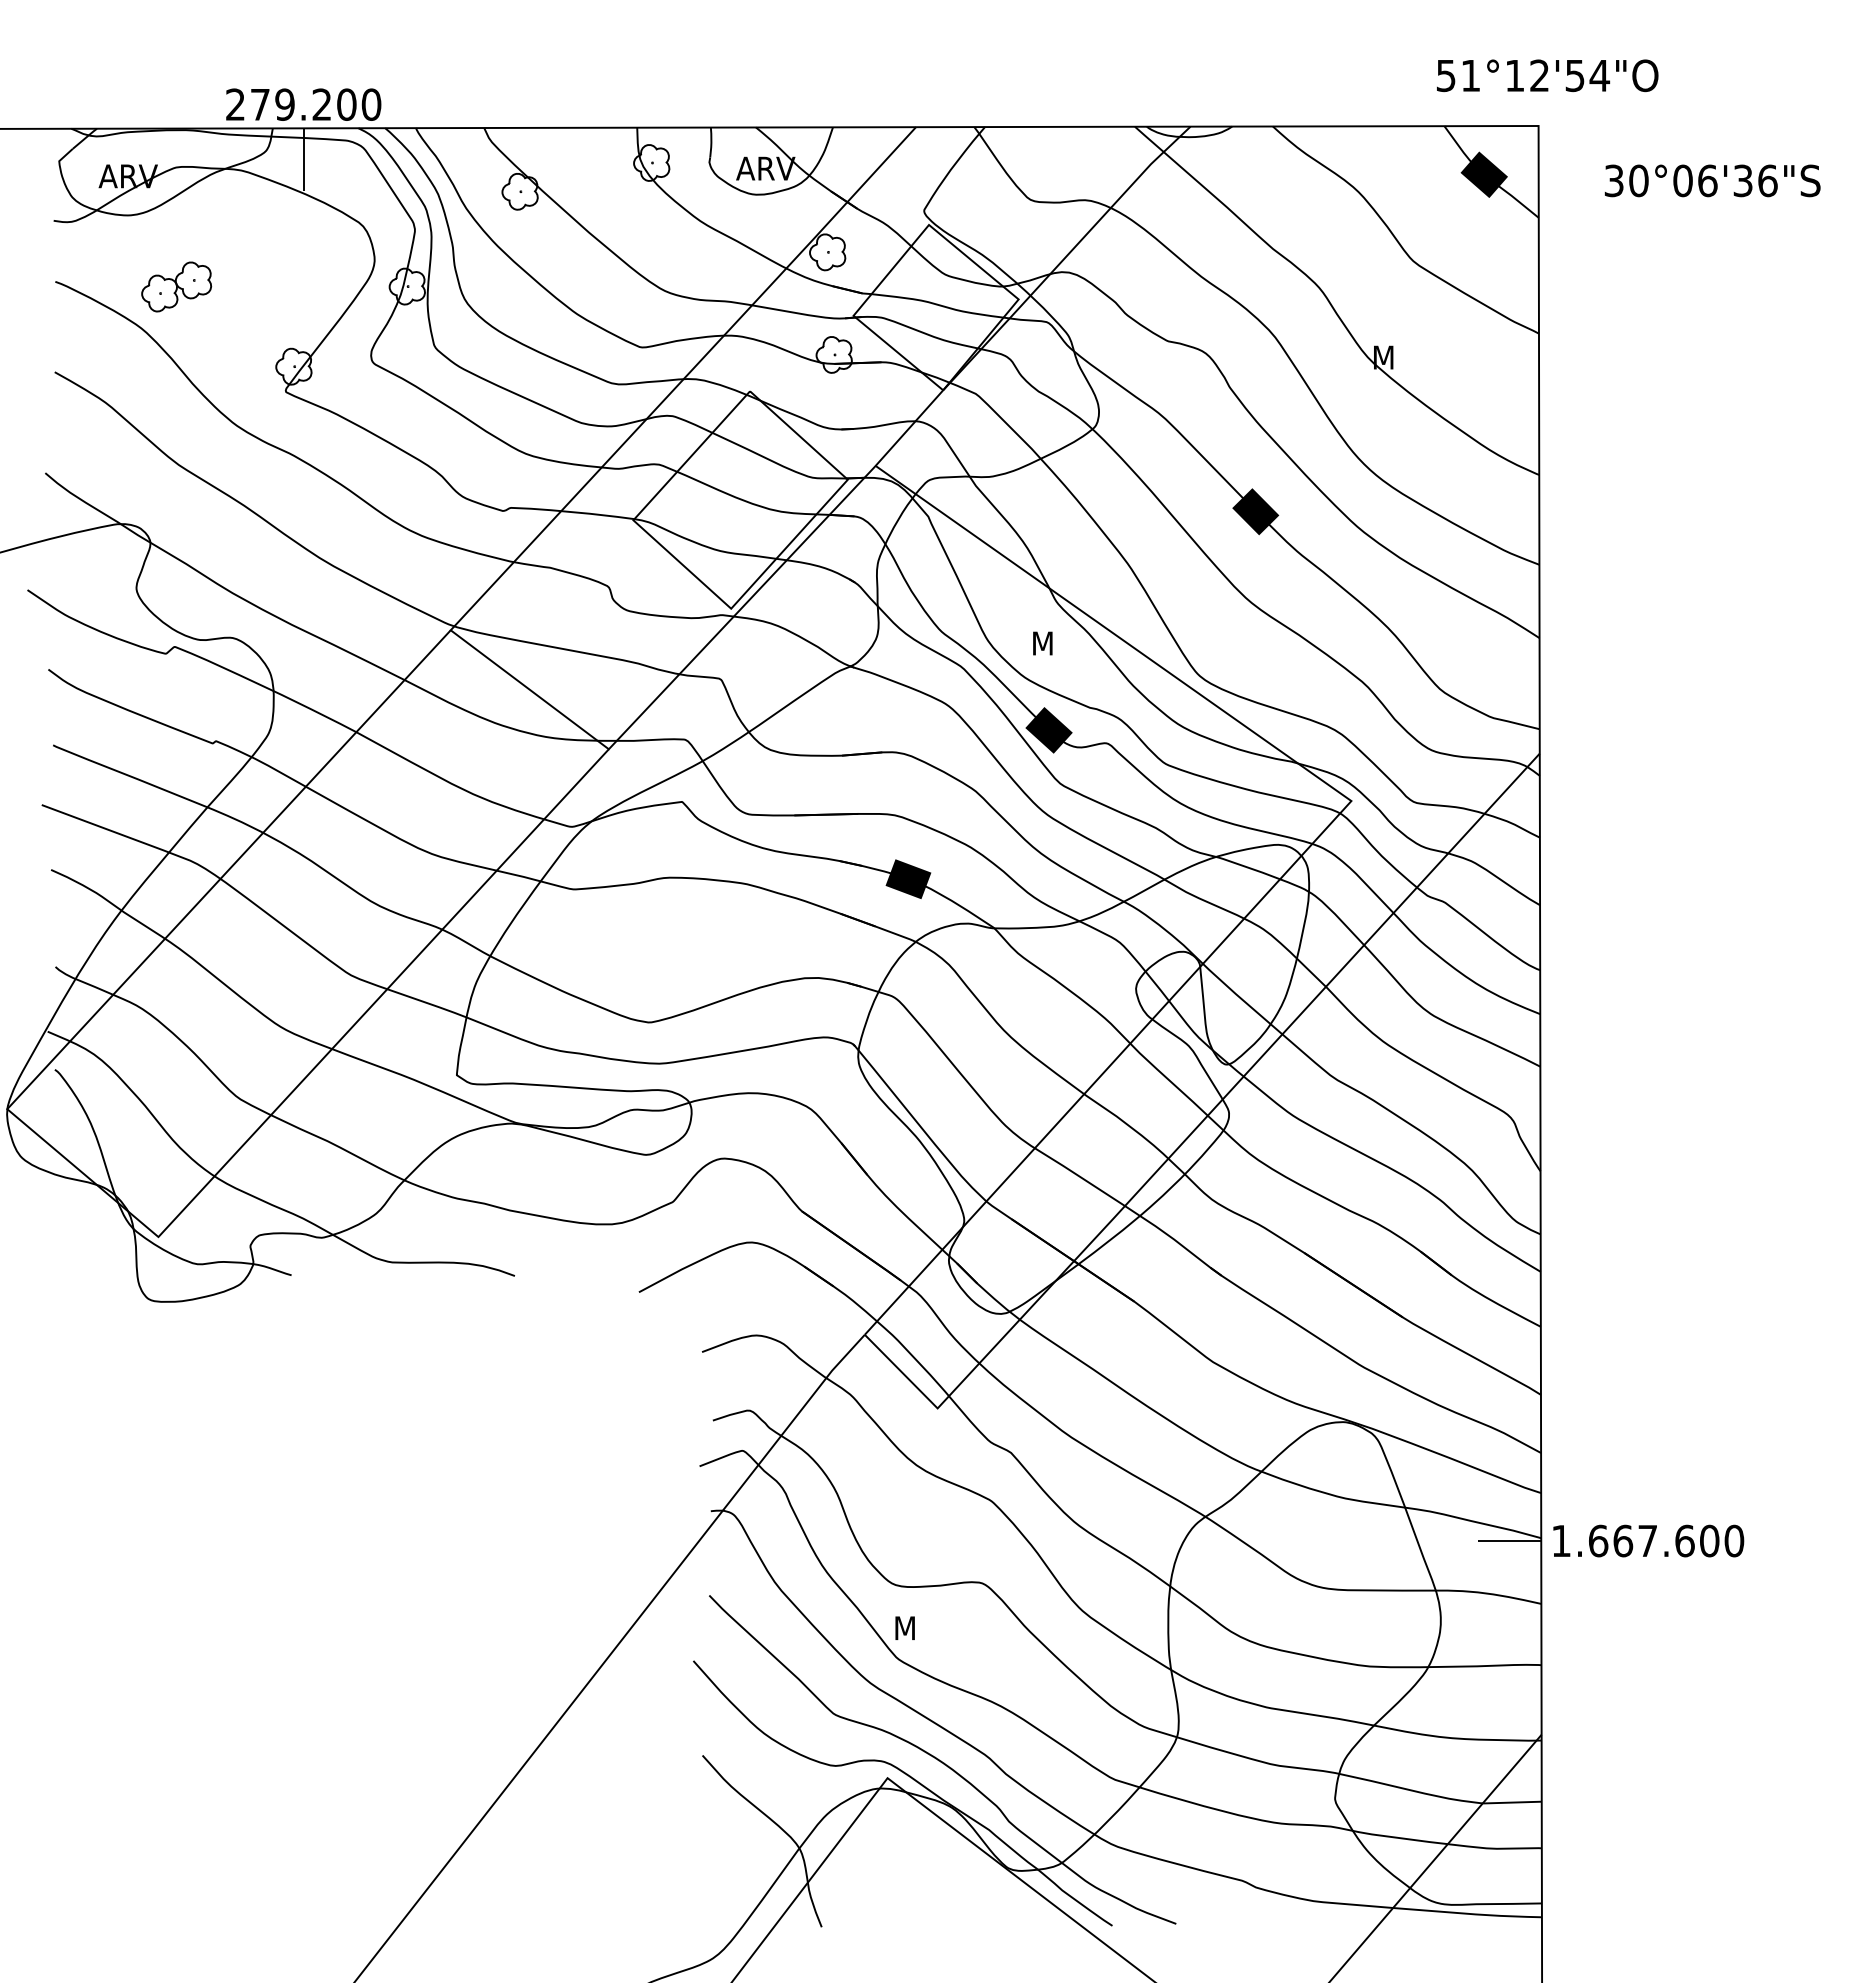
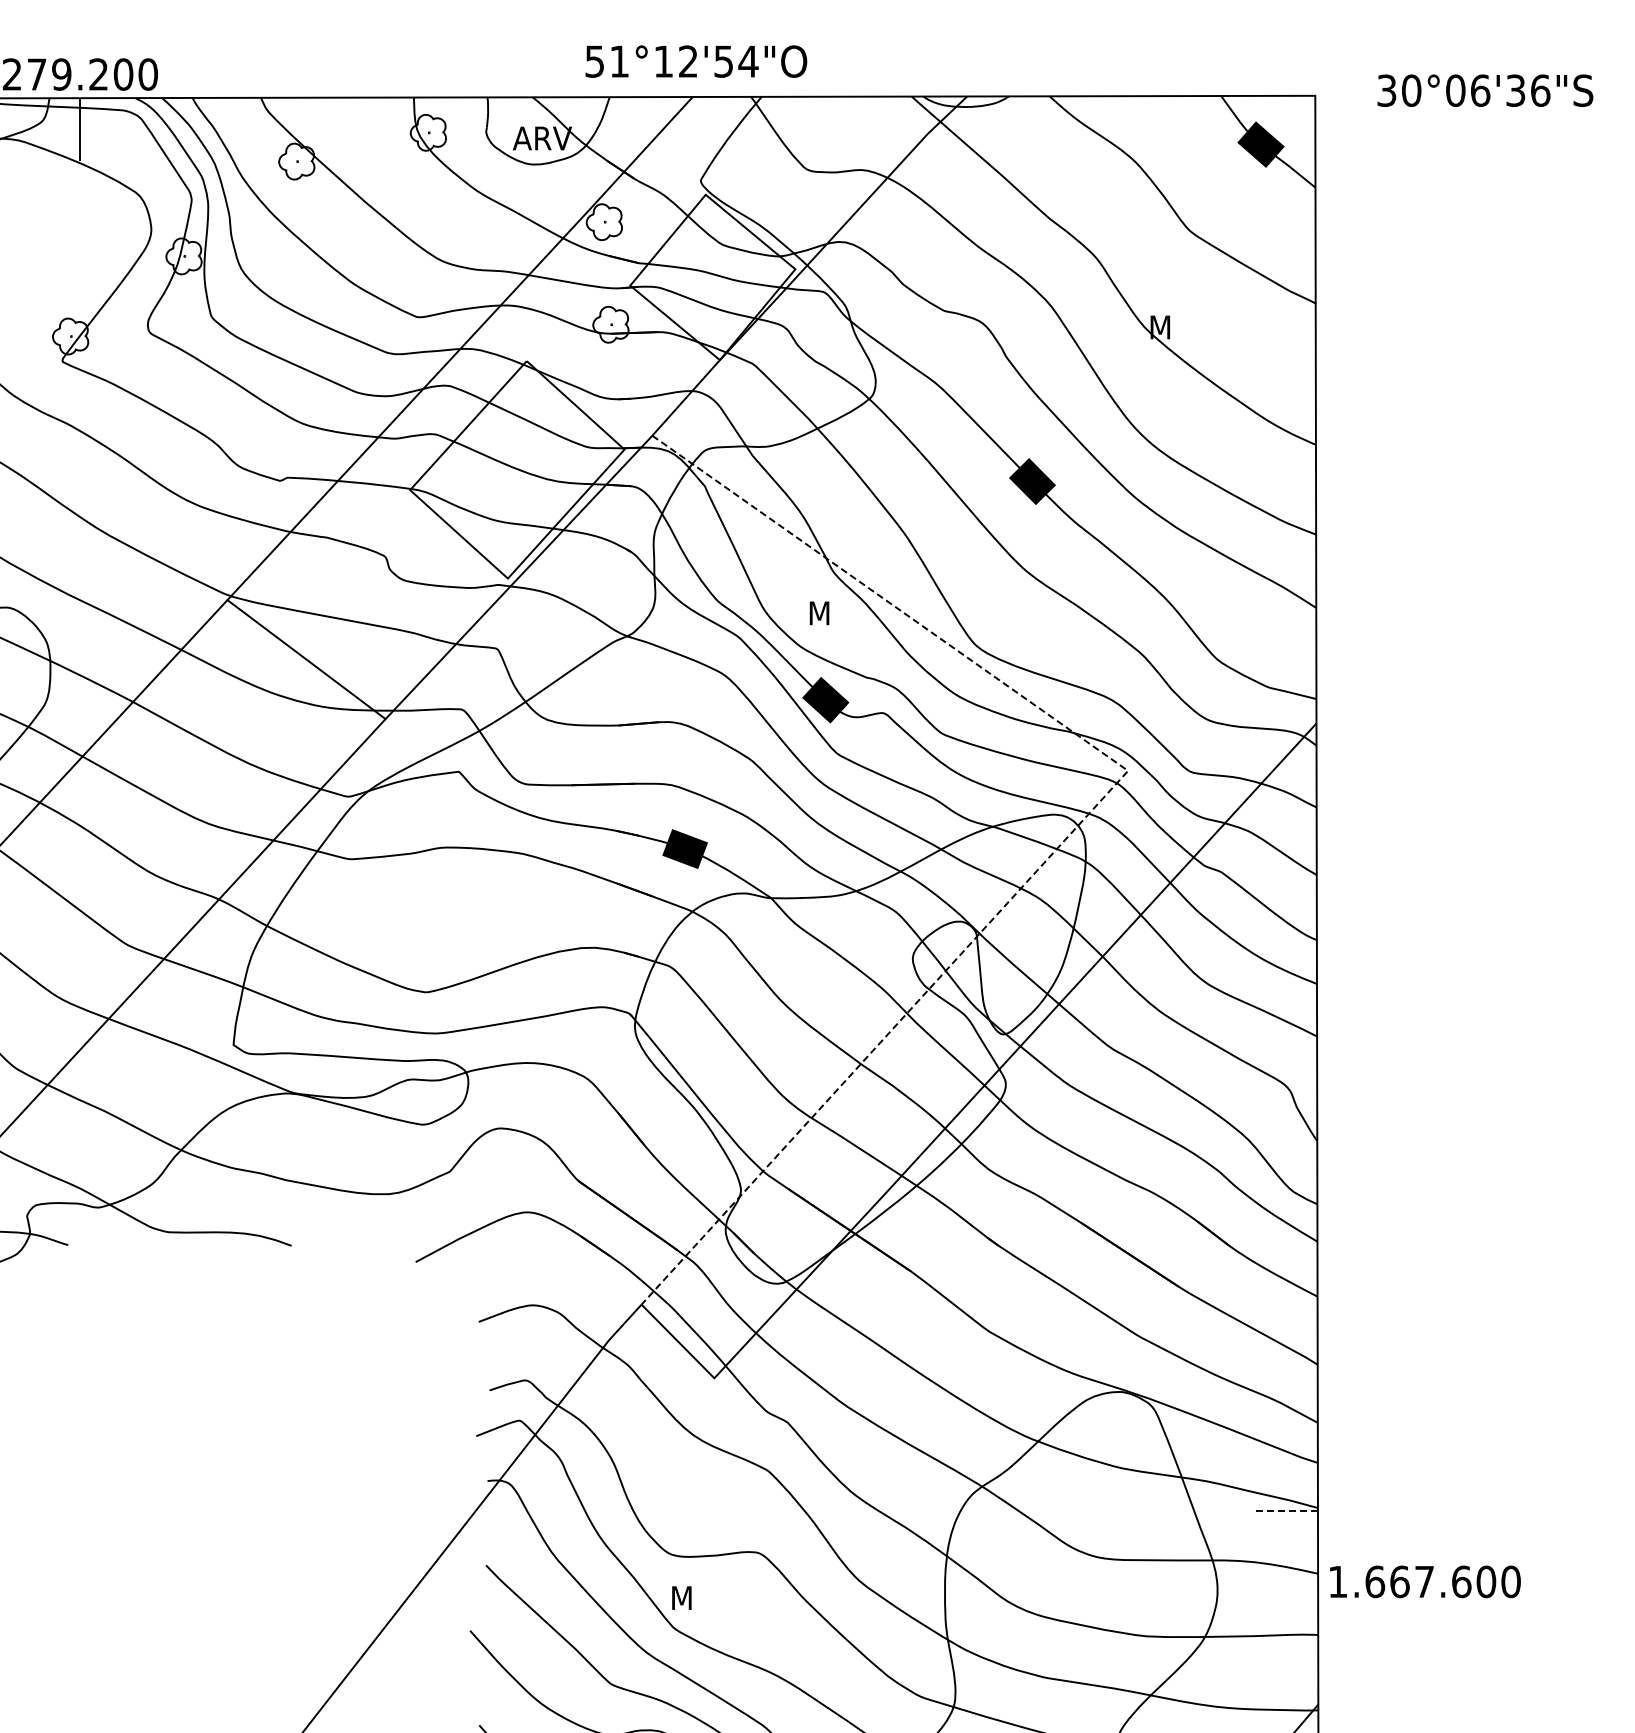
text: (1547, 75) -> (696, 61), moved
text: (1712, 180) -> (1485, 90), moved
line: (1304, 852) -> (1081, 822), solid -> dashed
text: (1648, 1540) -> (1425, 1581), moved
line: (1509, 1541) -> (1286, 1511), solid -> dashed

